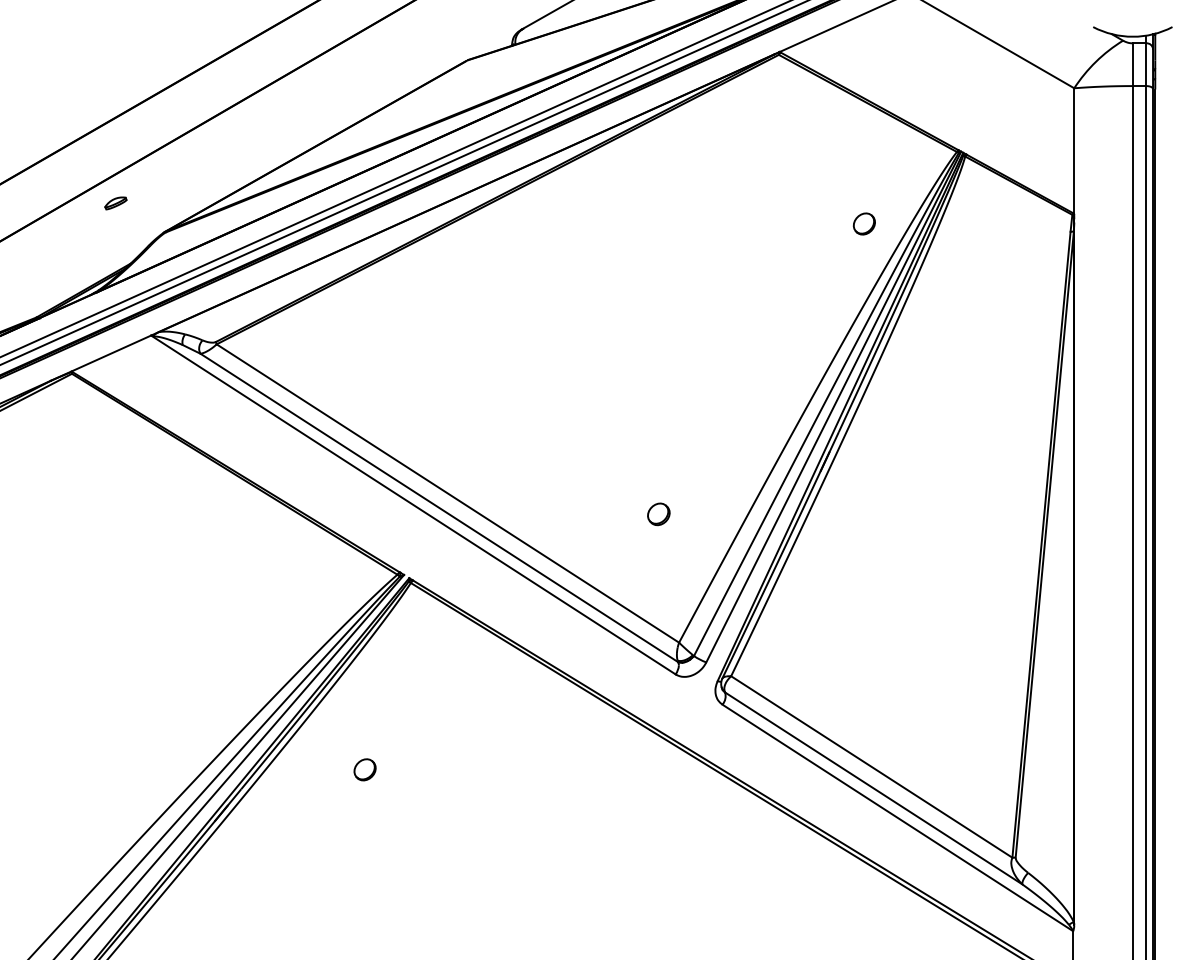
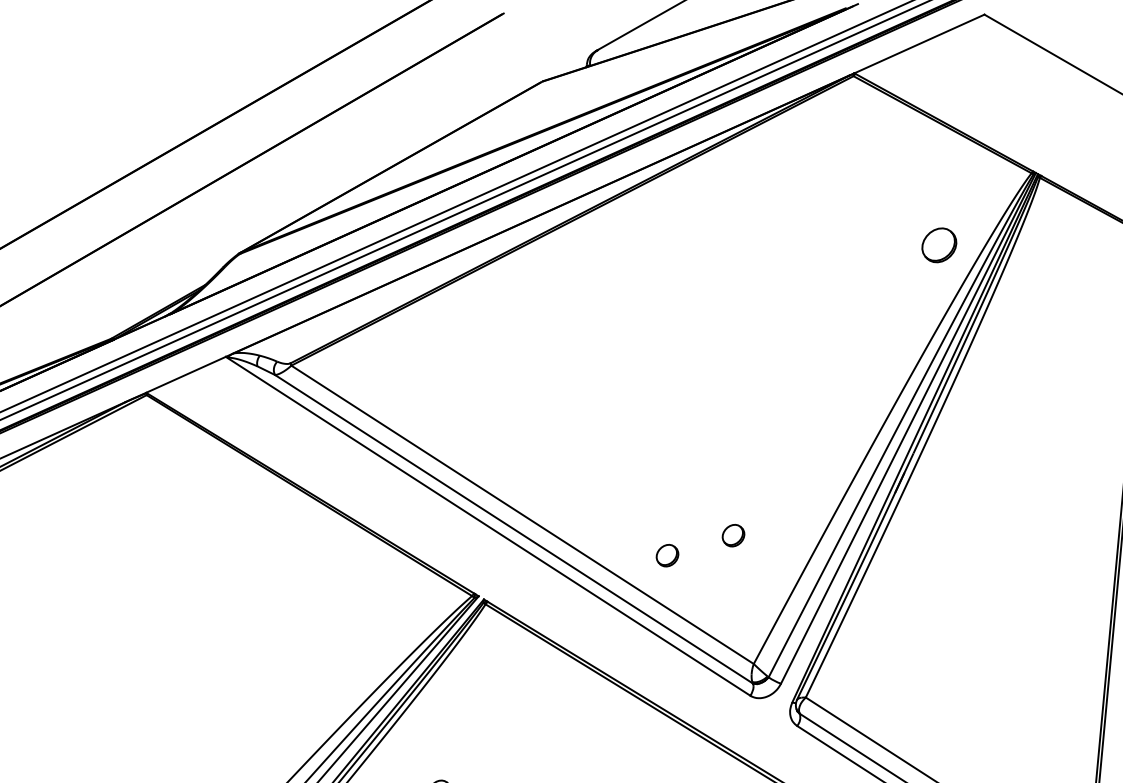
part: (115, 203) -> (190, 224), removed
part: (863, 223) -> (938, 244), size x1.6
part: (592, 534) -> (667, 555), added

